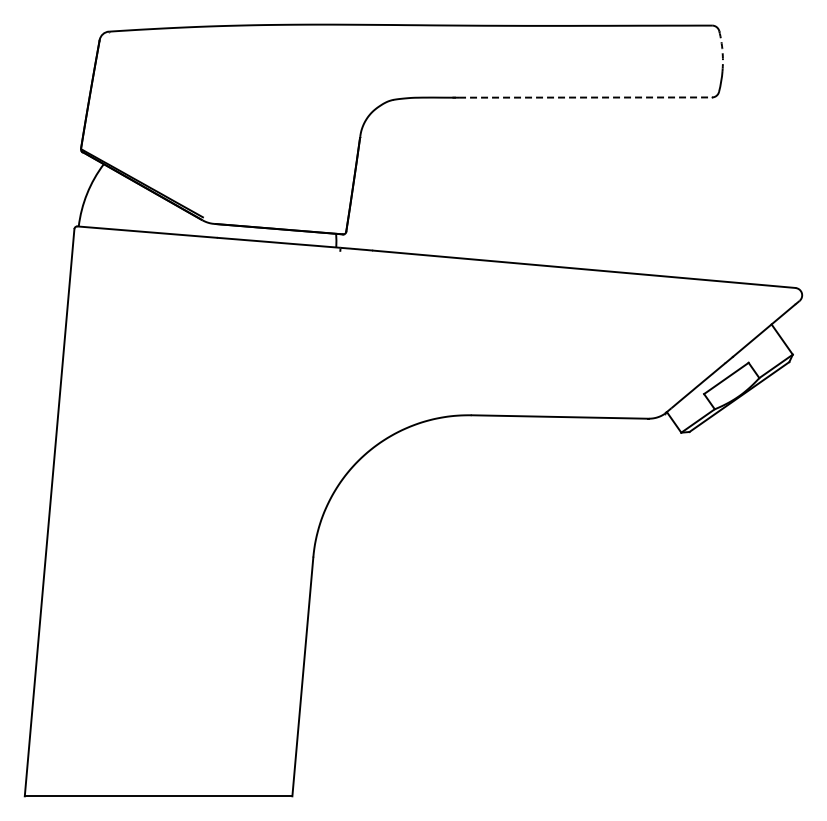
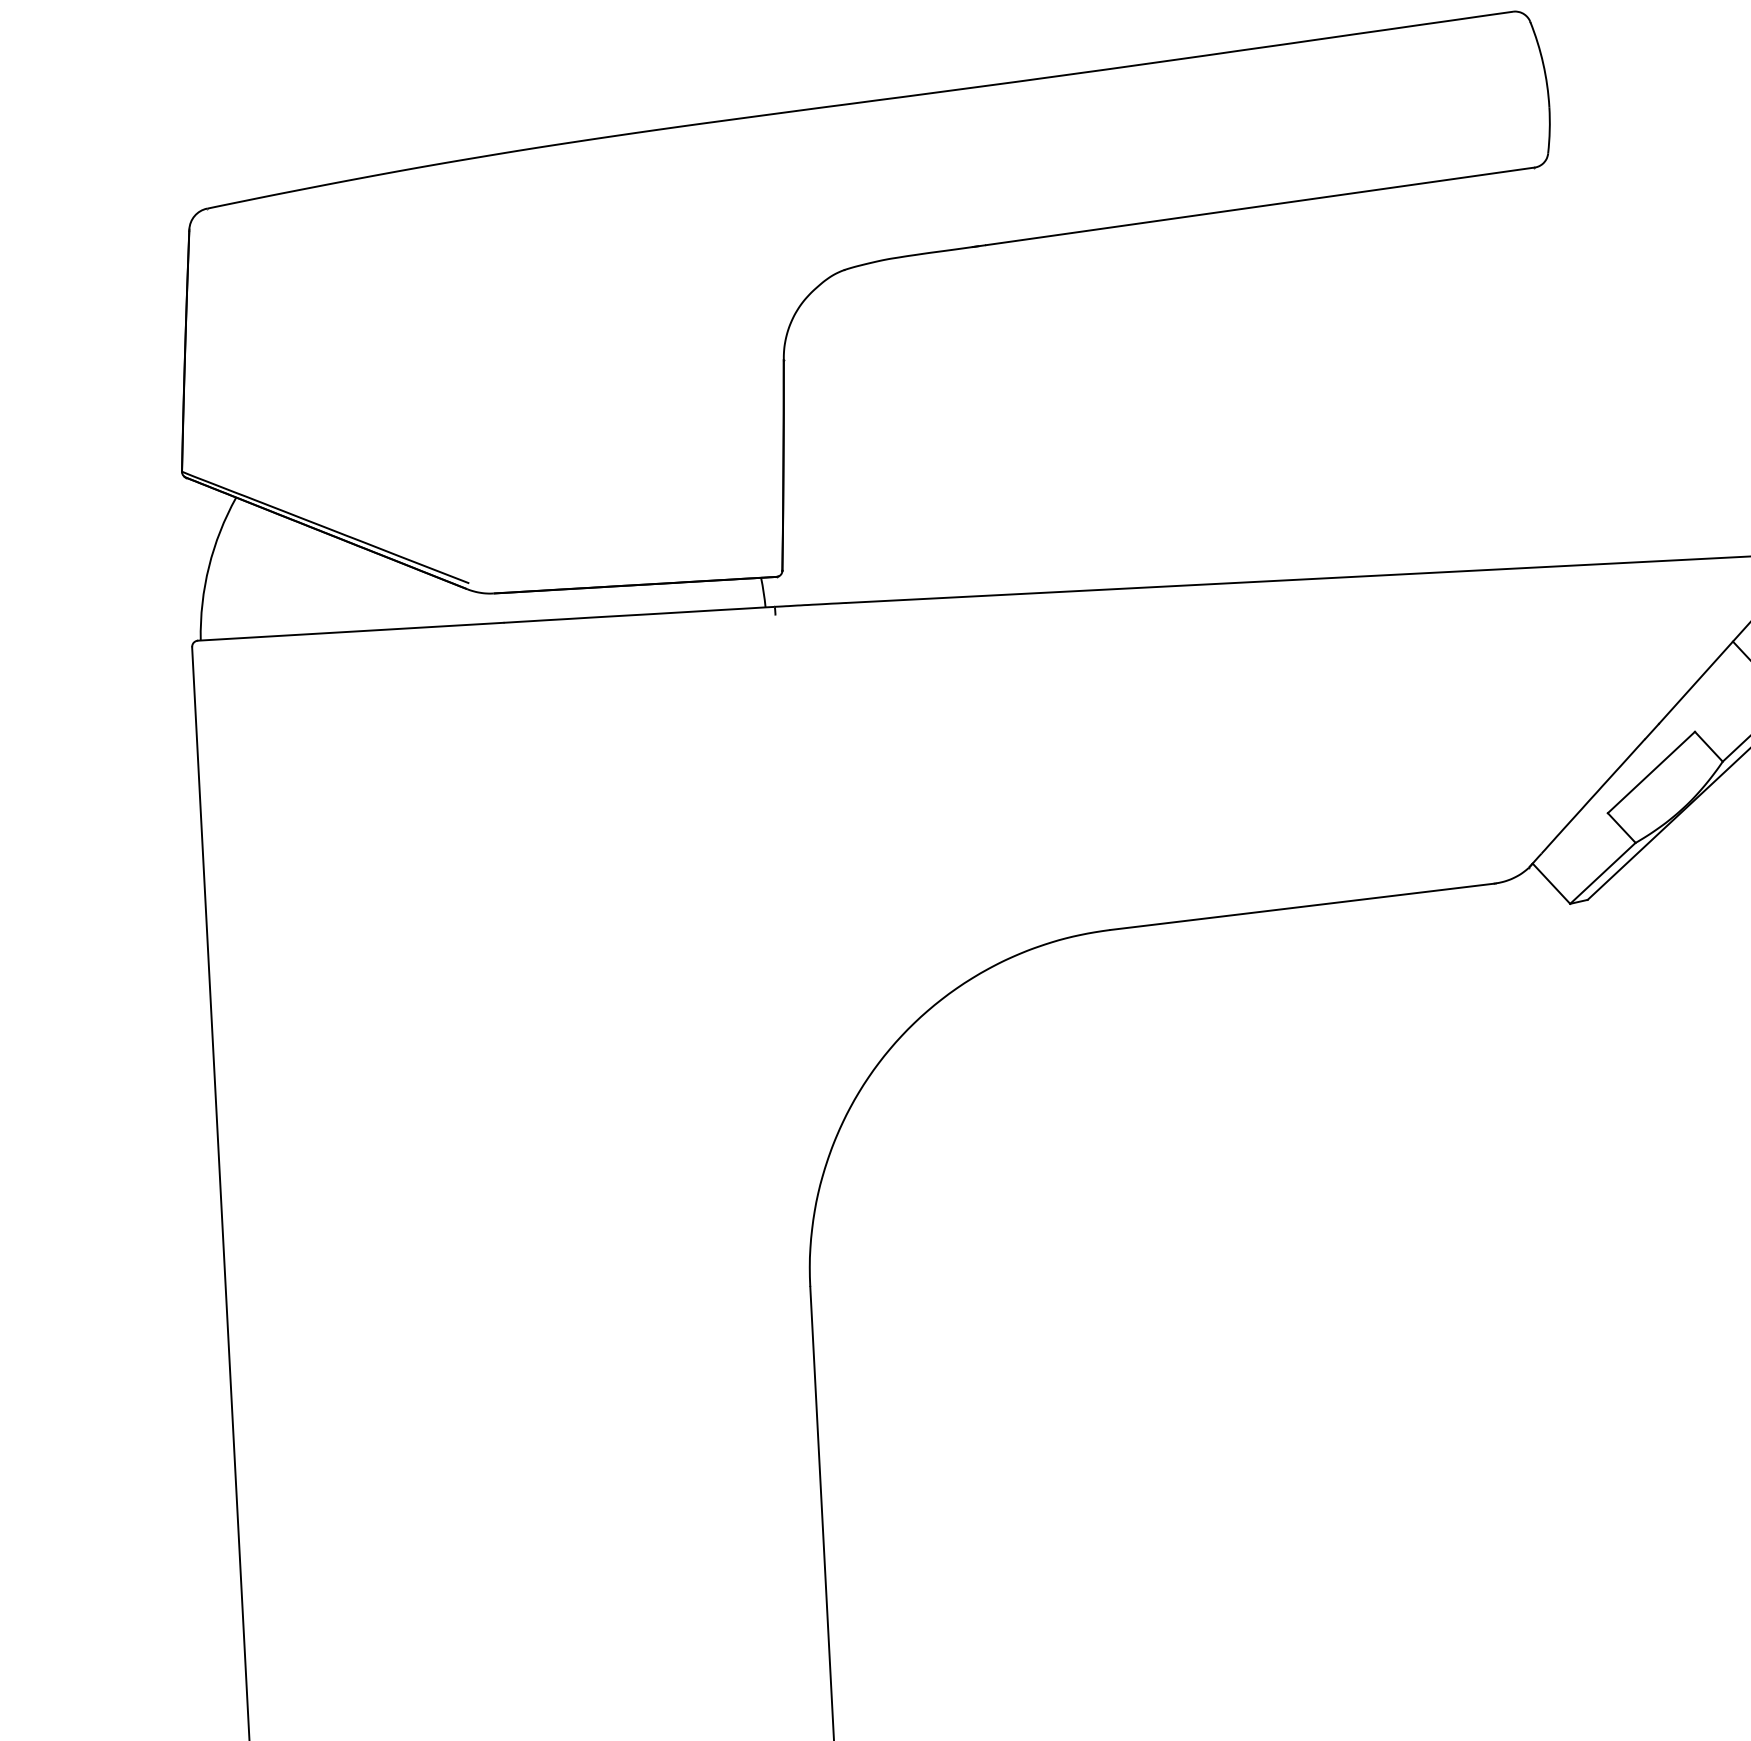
arc: (722, 51) -> (1543, 64), dashed -> solid
line: (585, 97) -> (1260, 206), dashed -> solid

